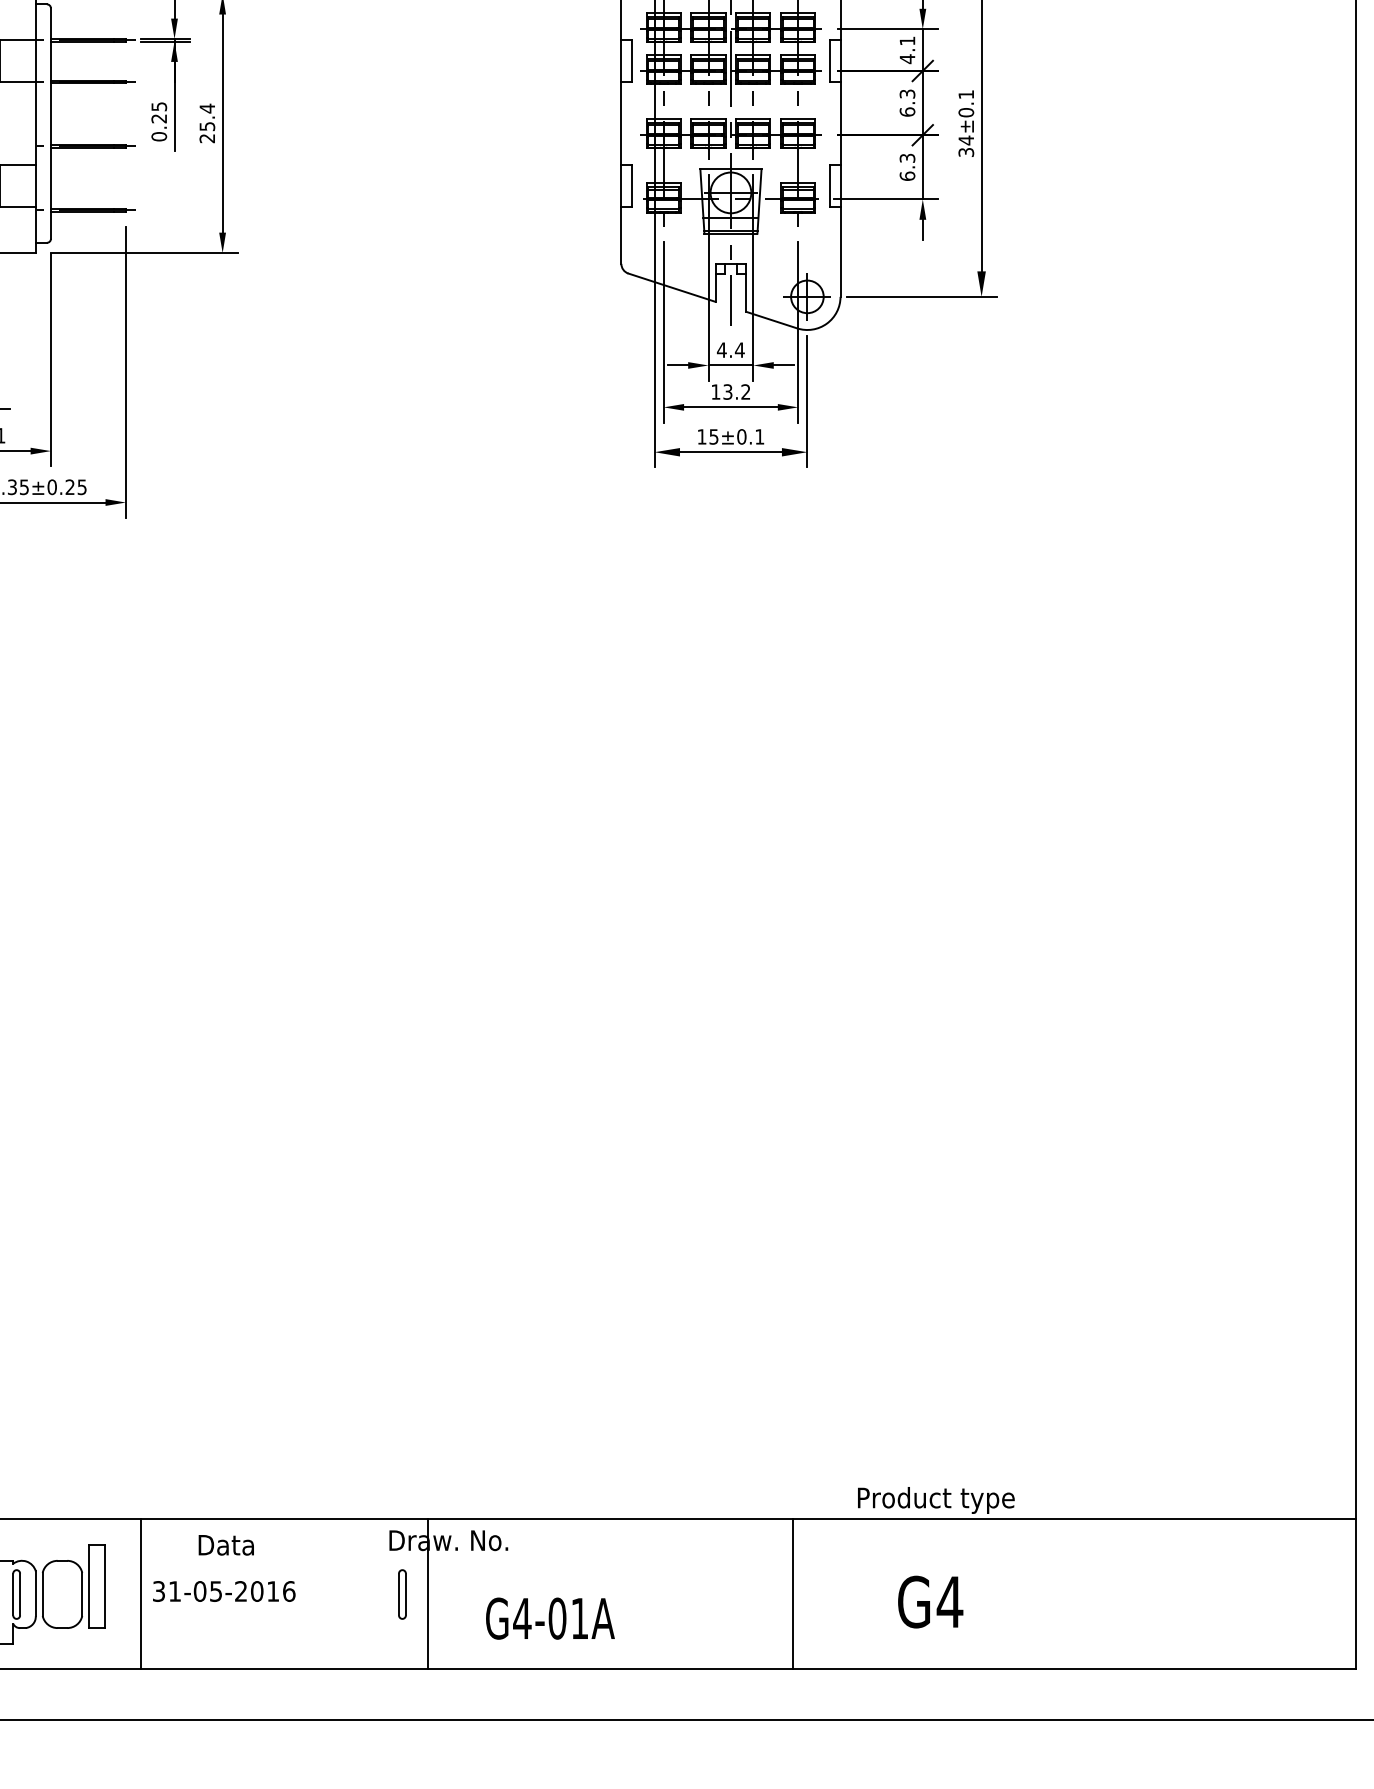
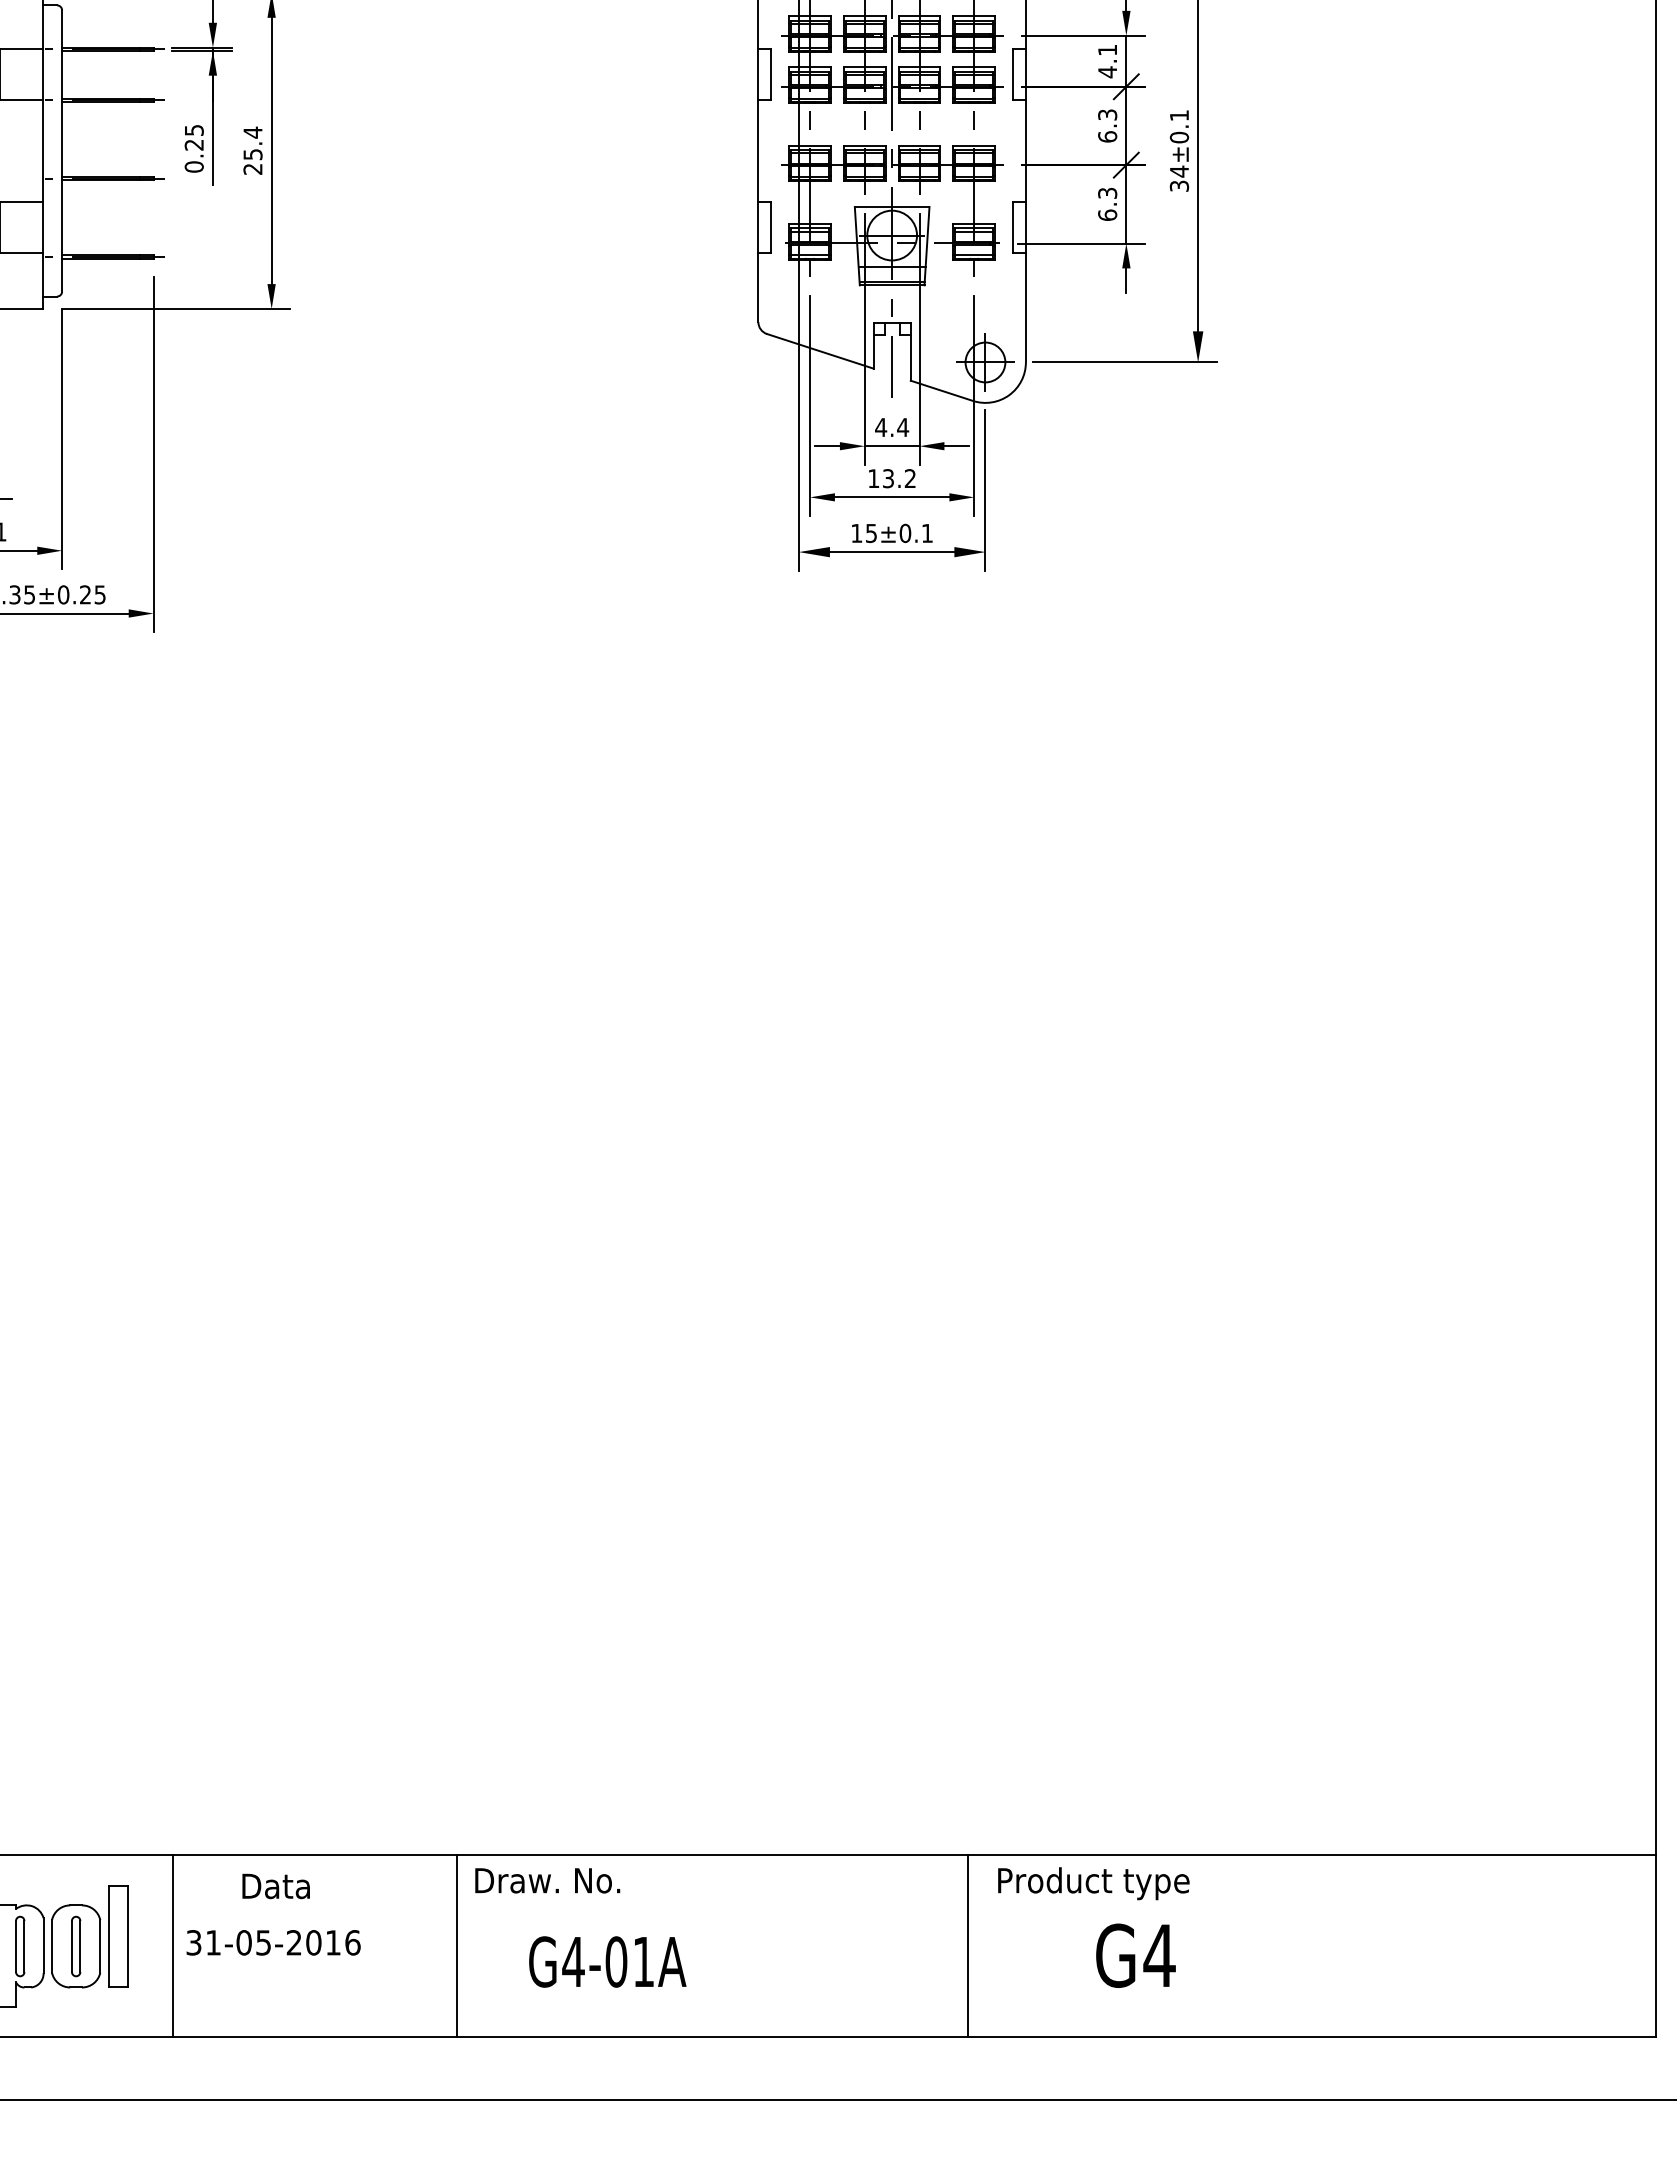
text: (936, 1500) -> (1093, 1883), moved
line: (428, 1593) -> (457, 1945), moved
part: (402, 1594) -> (76, 1946), moved
text: (550, 1618) -> (607, 1961), moved

